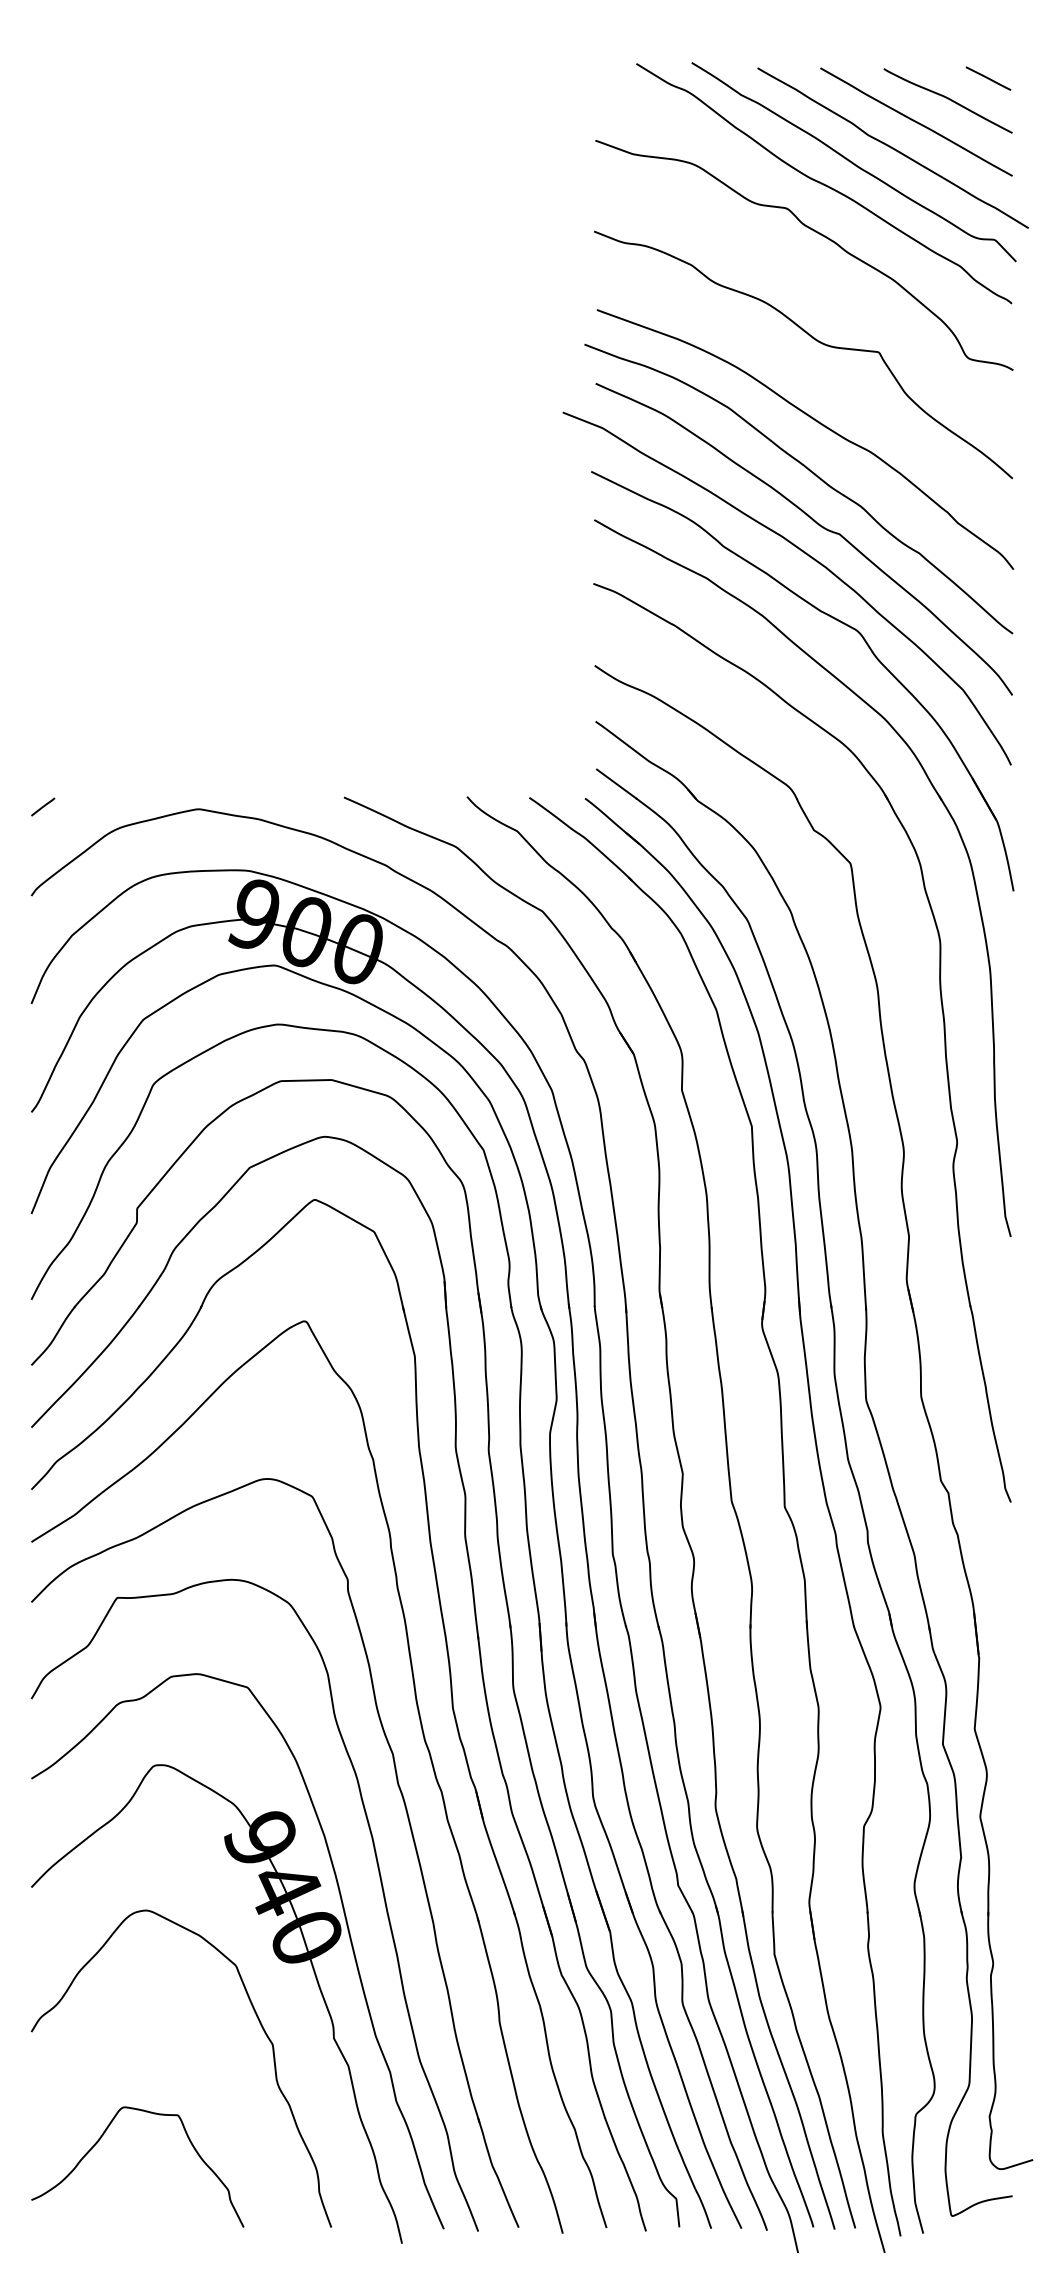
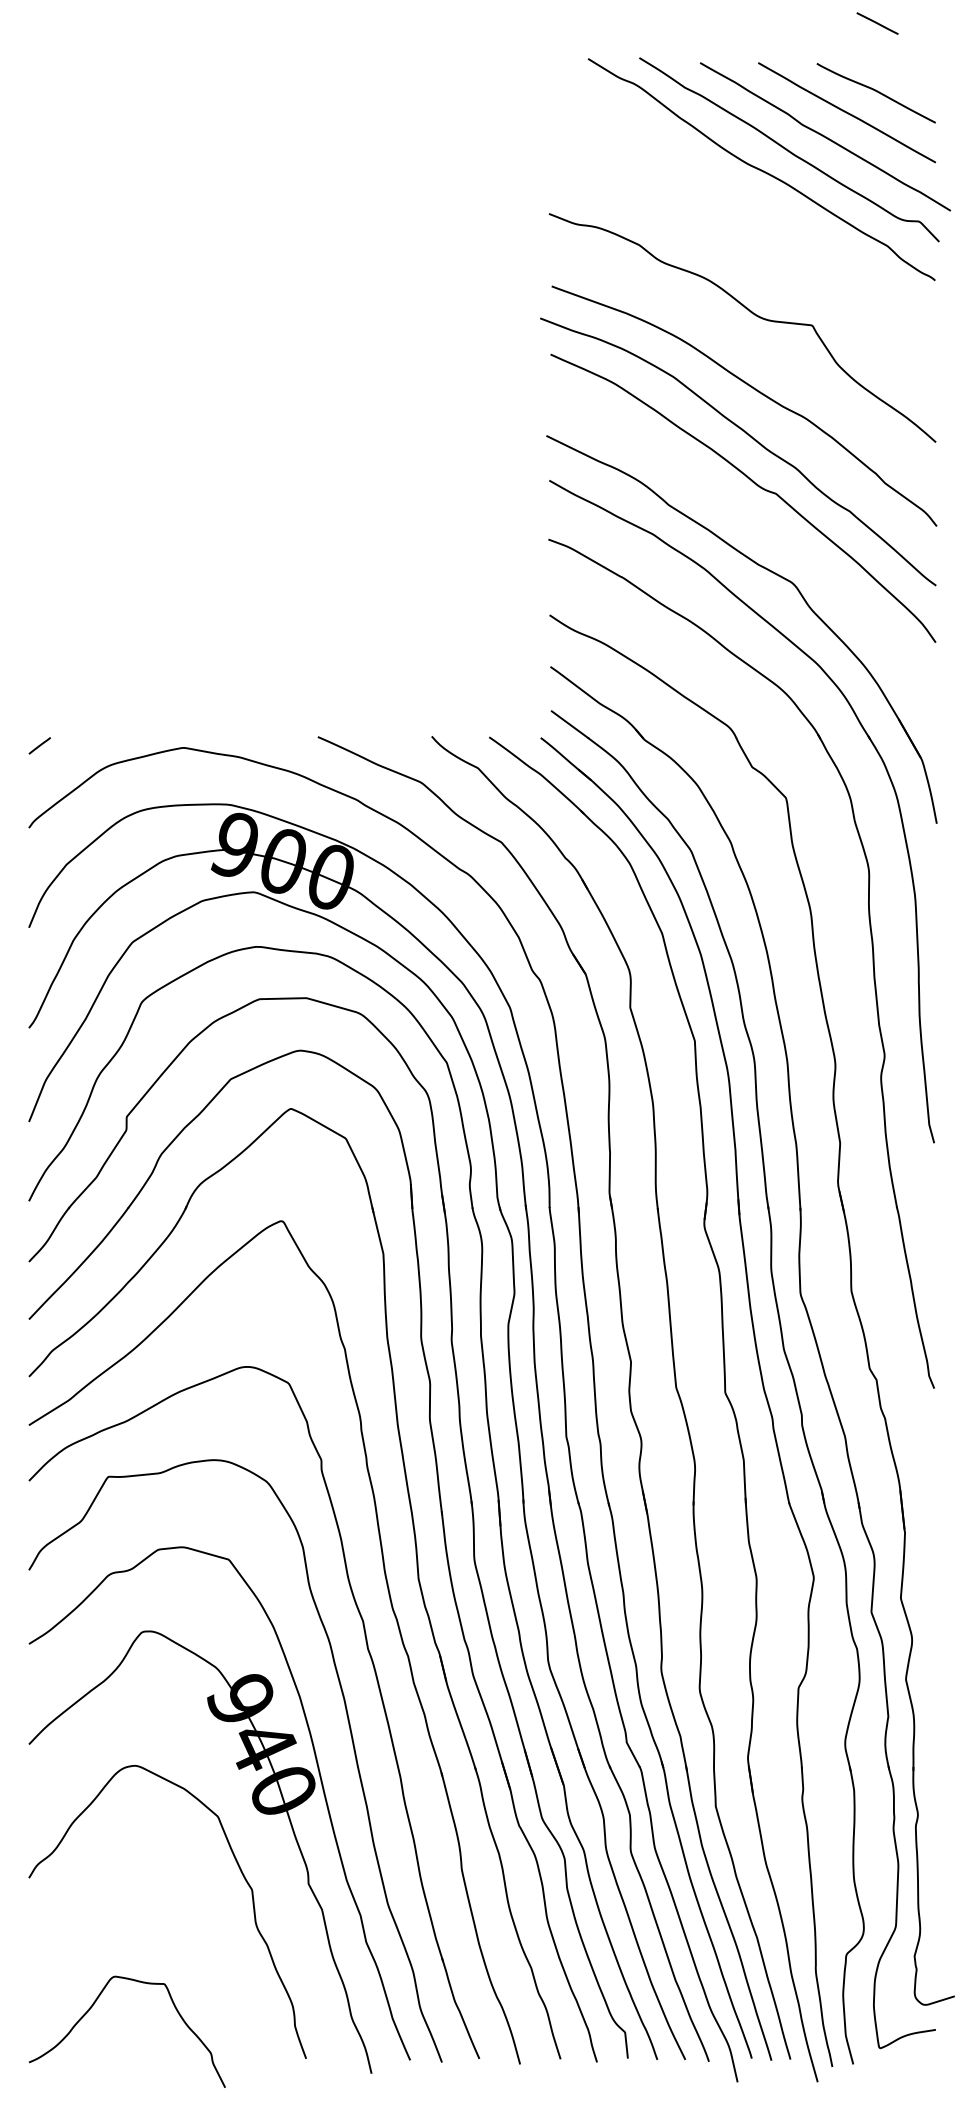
line: (988, 78) -> (877, 23), moved
curve: (816, 233) -> (754, 215), removed
curve: (809, 557) -> (748, 515), removed
curve: (100, 2140) -> (92, 2007), moved

